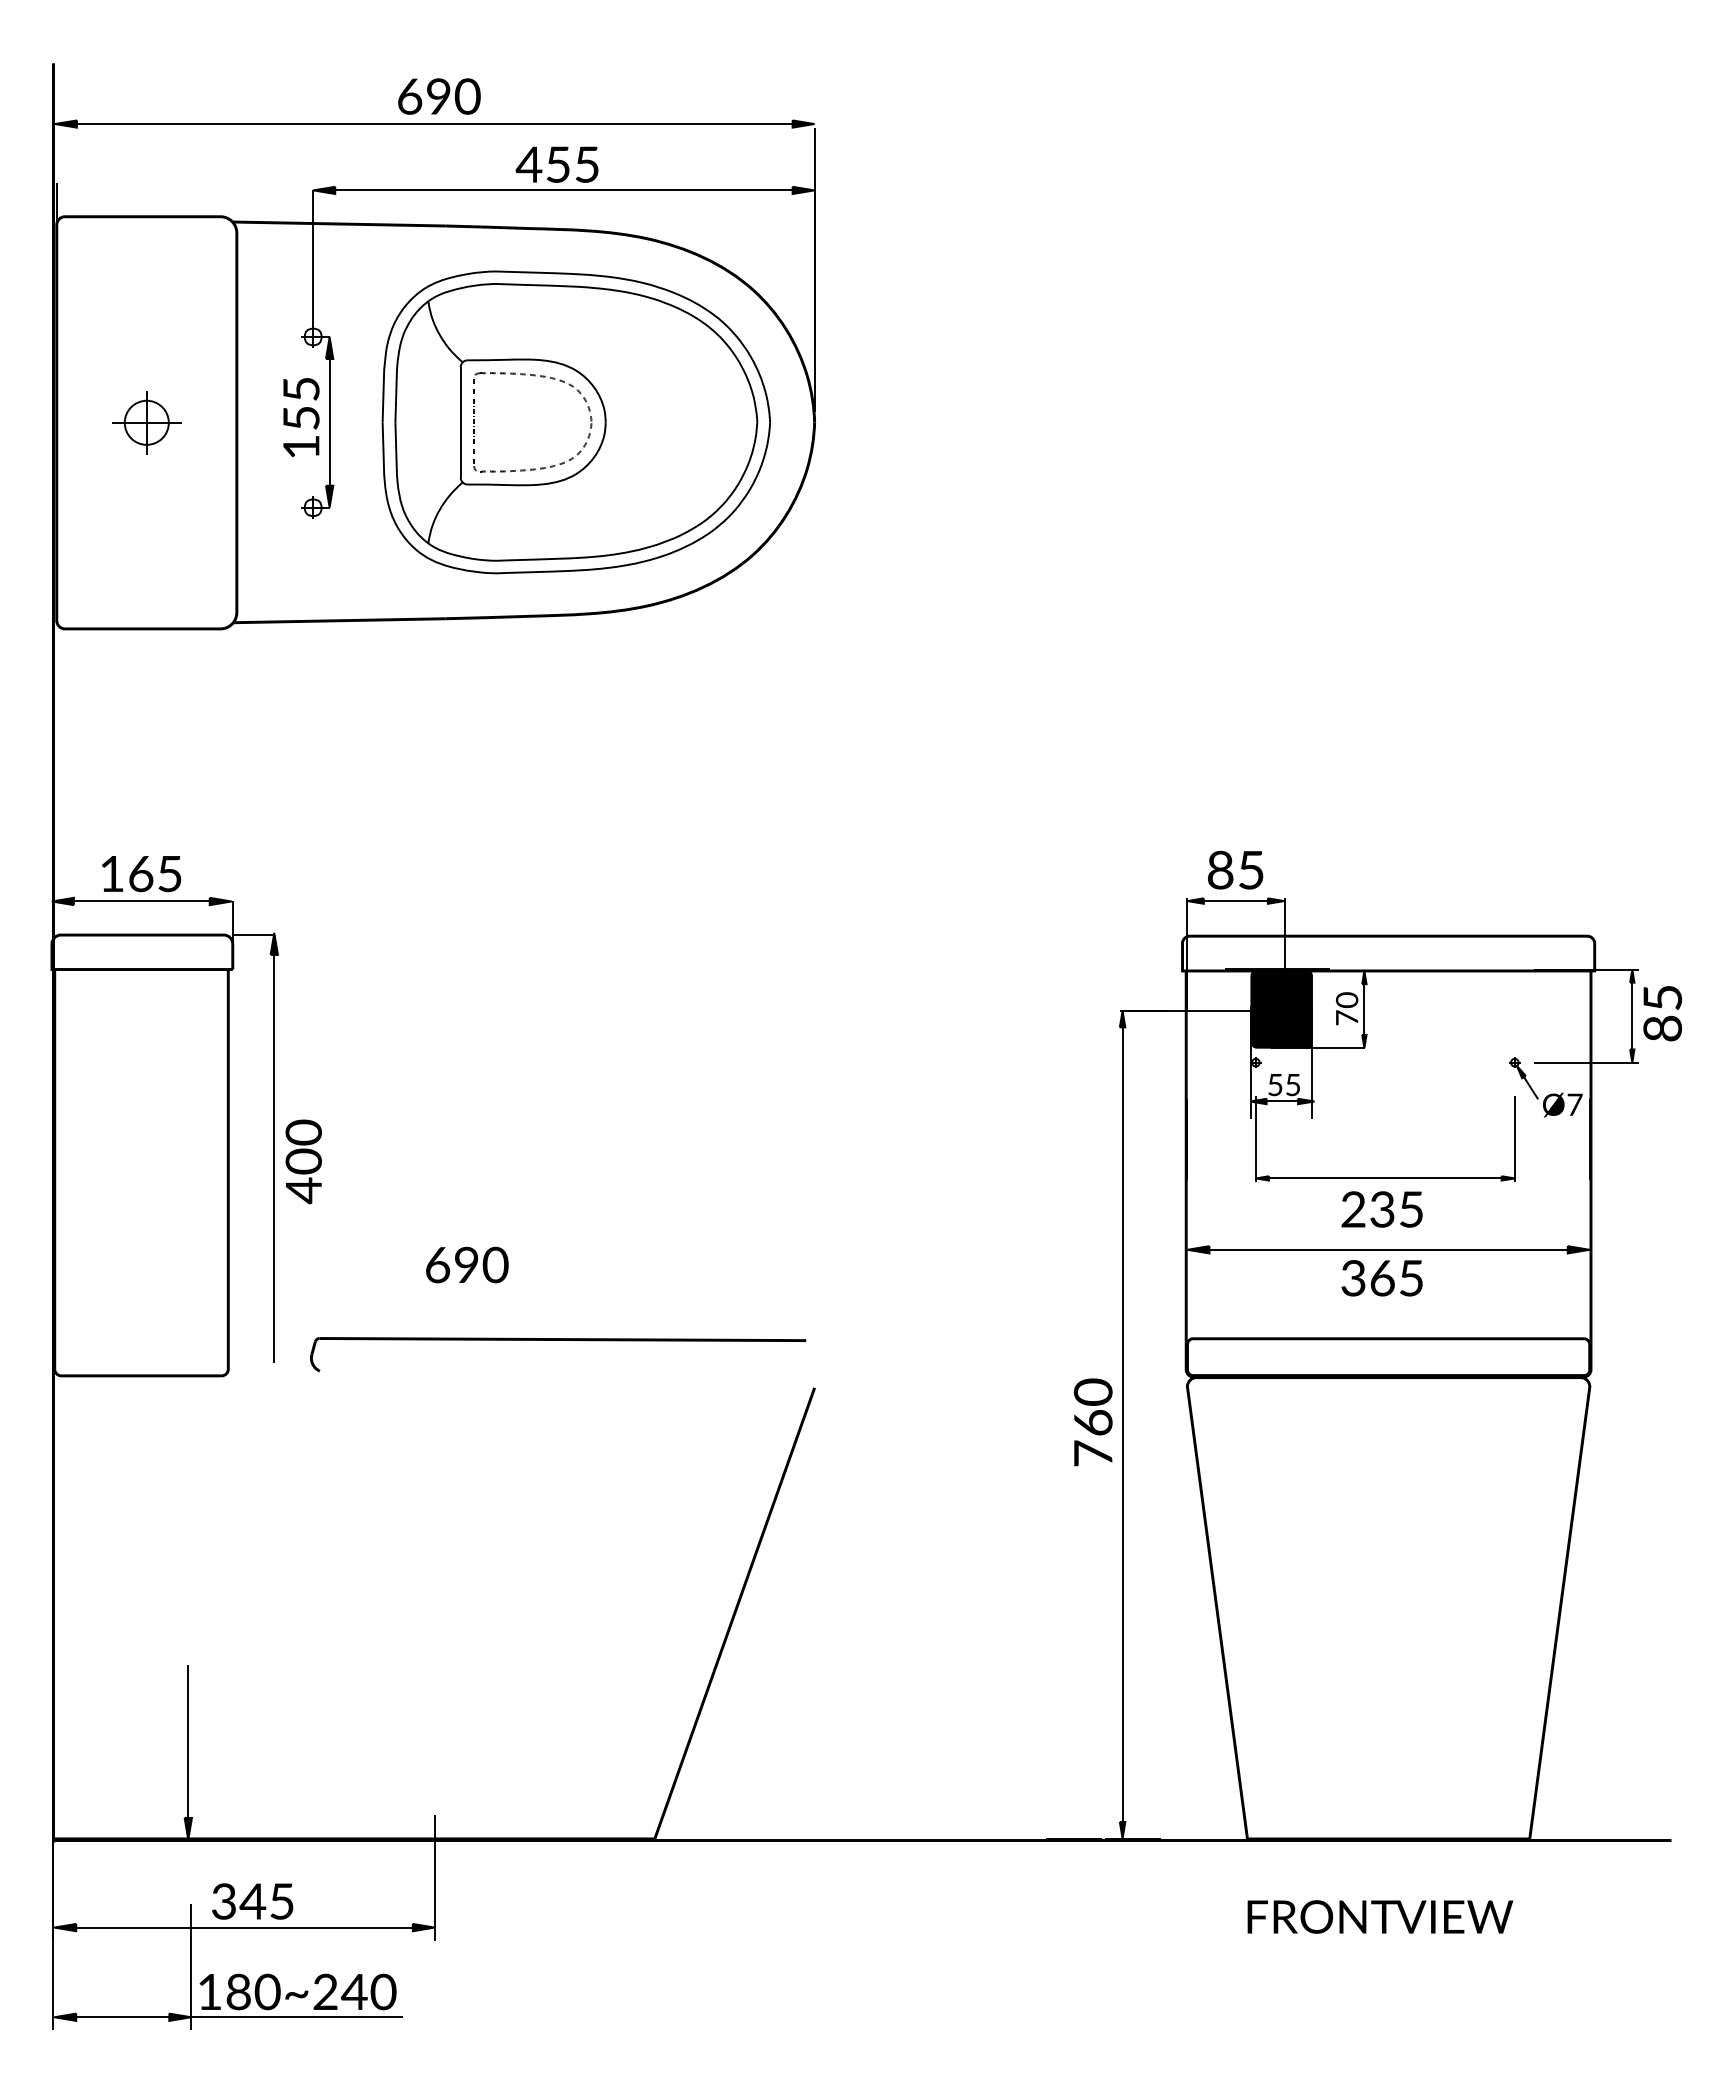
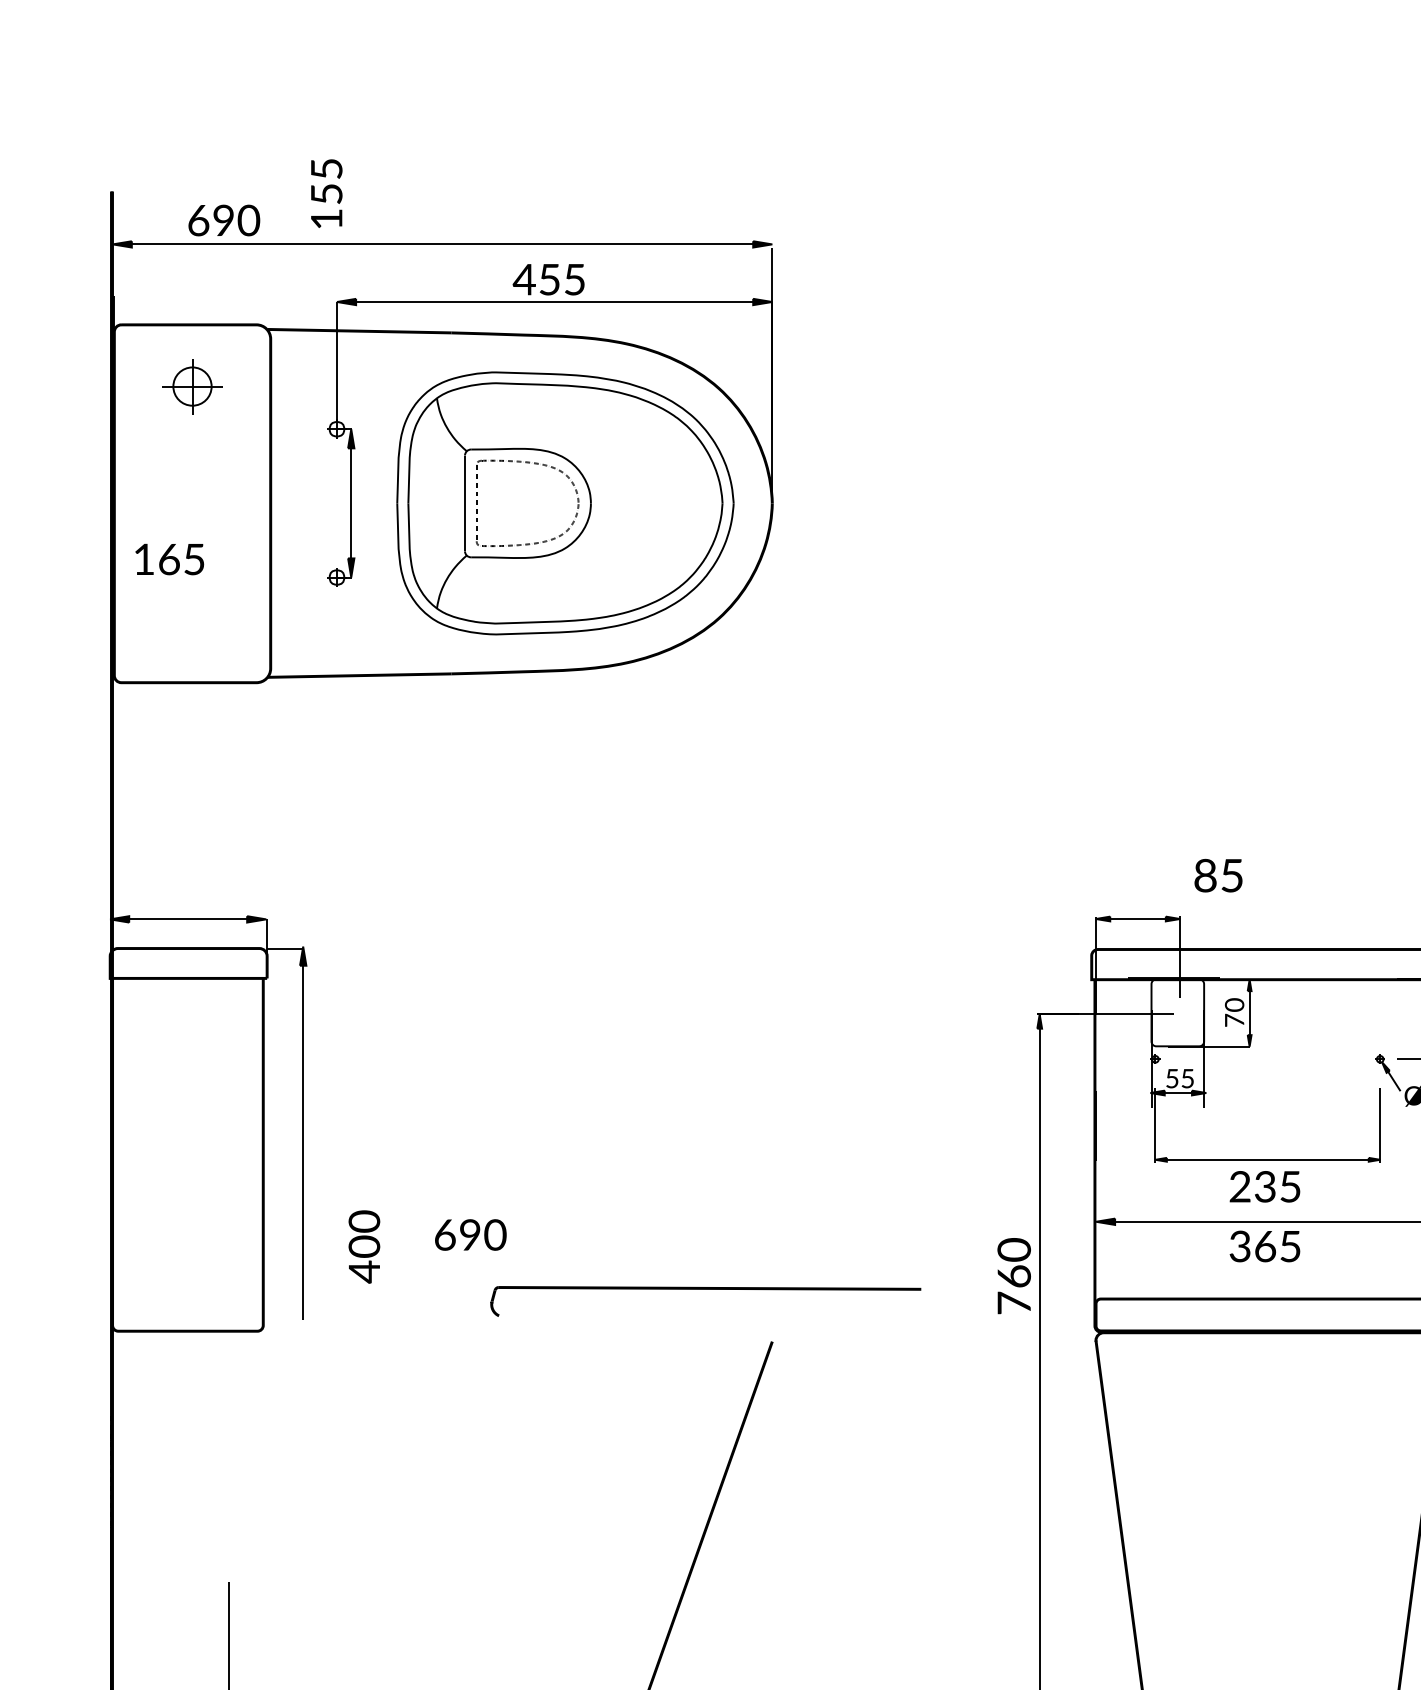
text: (439, 96) -> (224, 220), moved
text: (301, 417) -> (326, 193), moved
part: (146, 422) -> (192, 386), moved
text: (1235, 869) -> (1218, 875), moved
text: (141, 874) -> (169, 559), moved
fill: (1281, 1008) -> (1177, 1012), removed
text: (303, 1161) -> (364, 1246), moved
part: (558, 1340) -> (706, 1289), moved
text: (1093, 1422) -> (1014, 1276), moved

